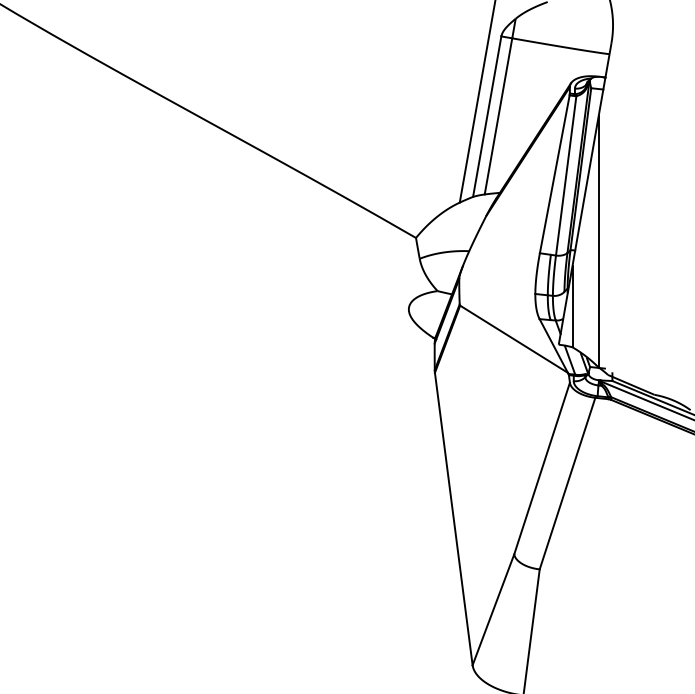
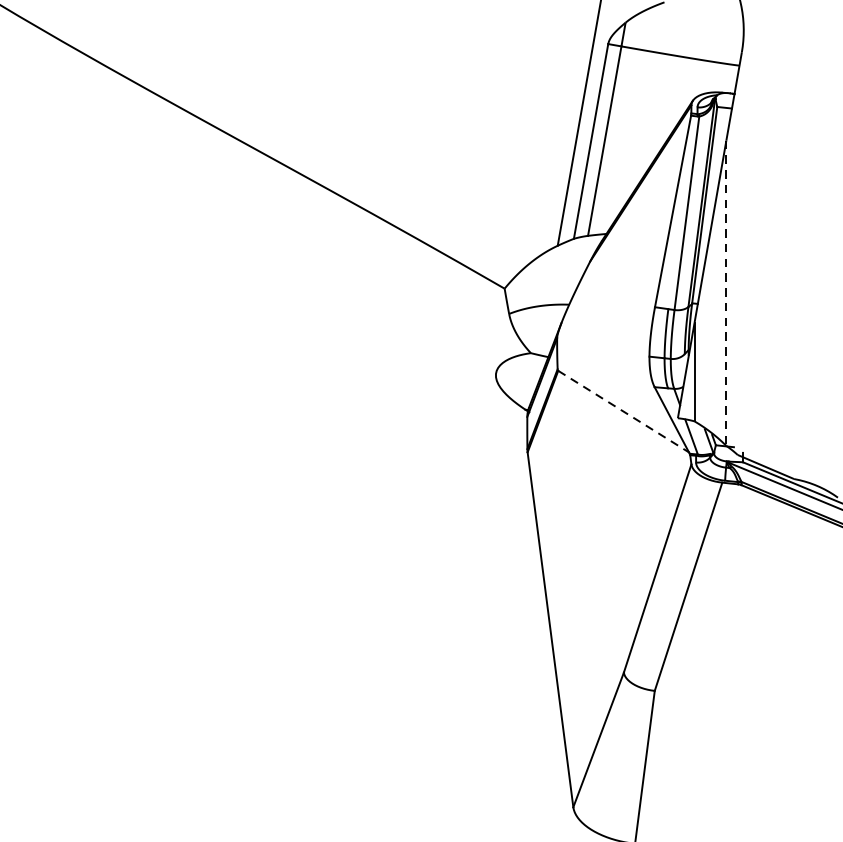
line: (598, 241) -> (726, 292), solid -> dashed
line: (514, 339) -> (624, 411), solid -> dashed

